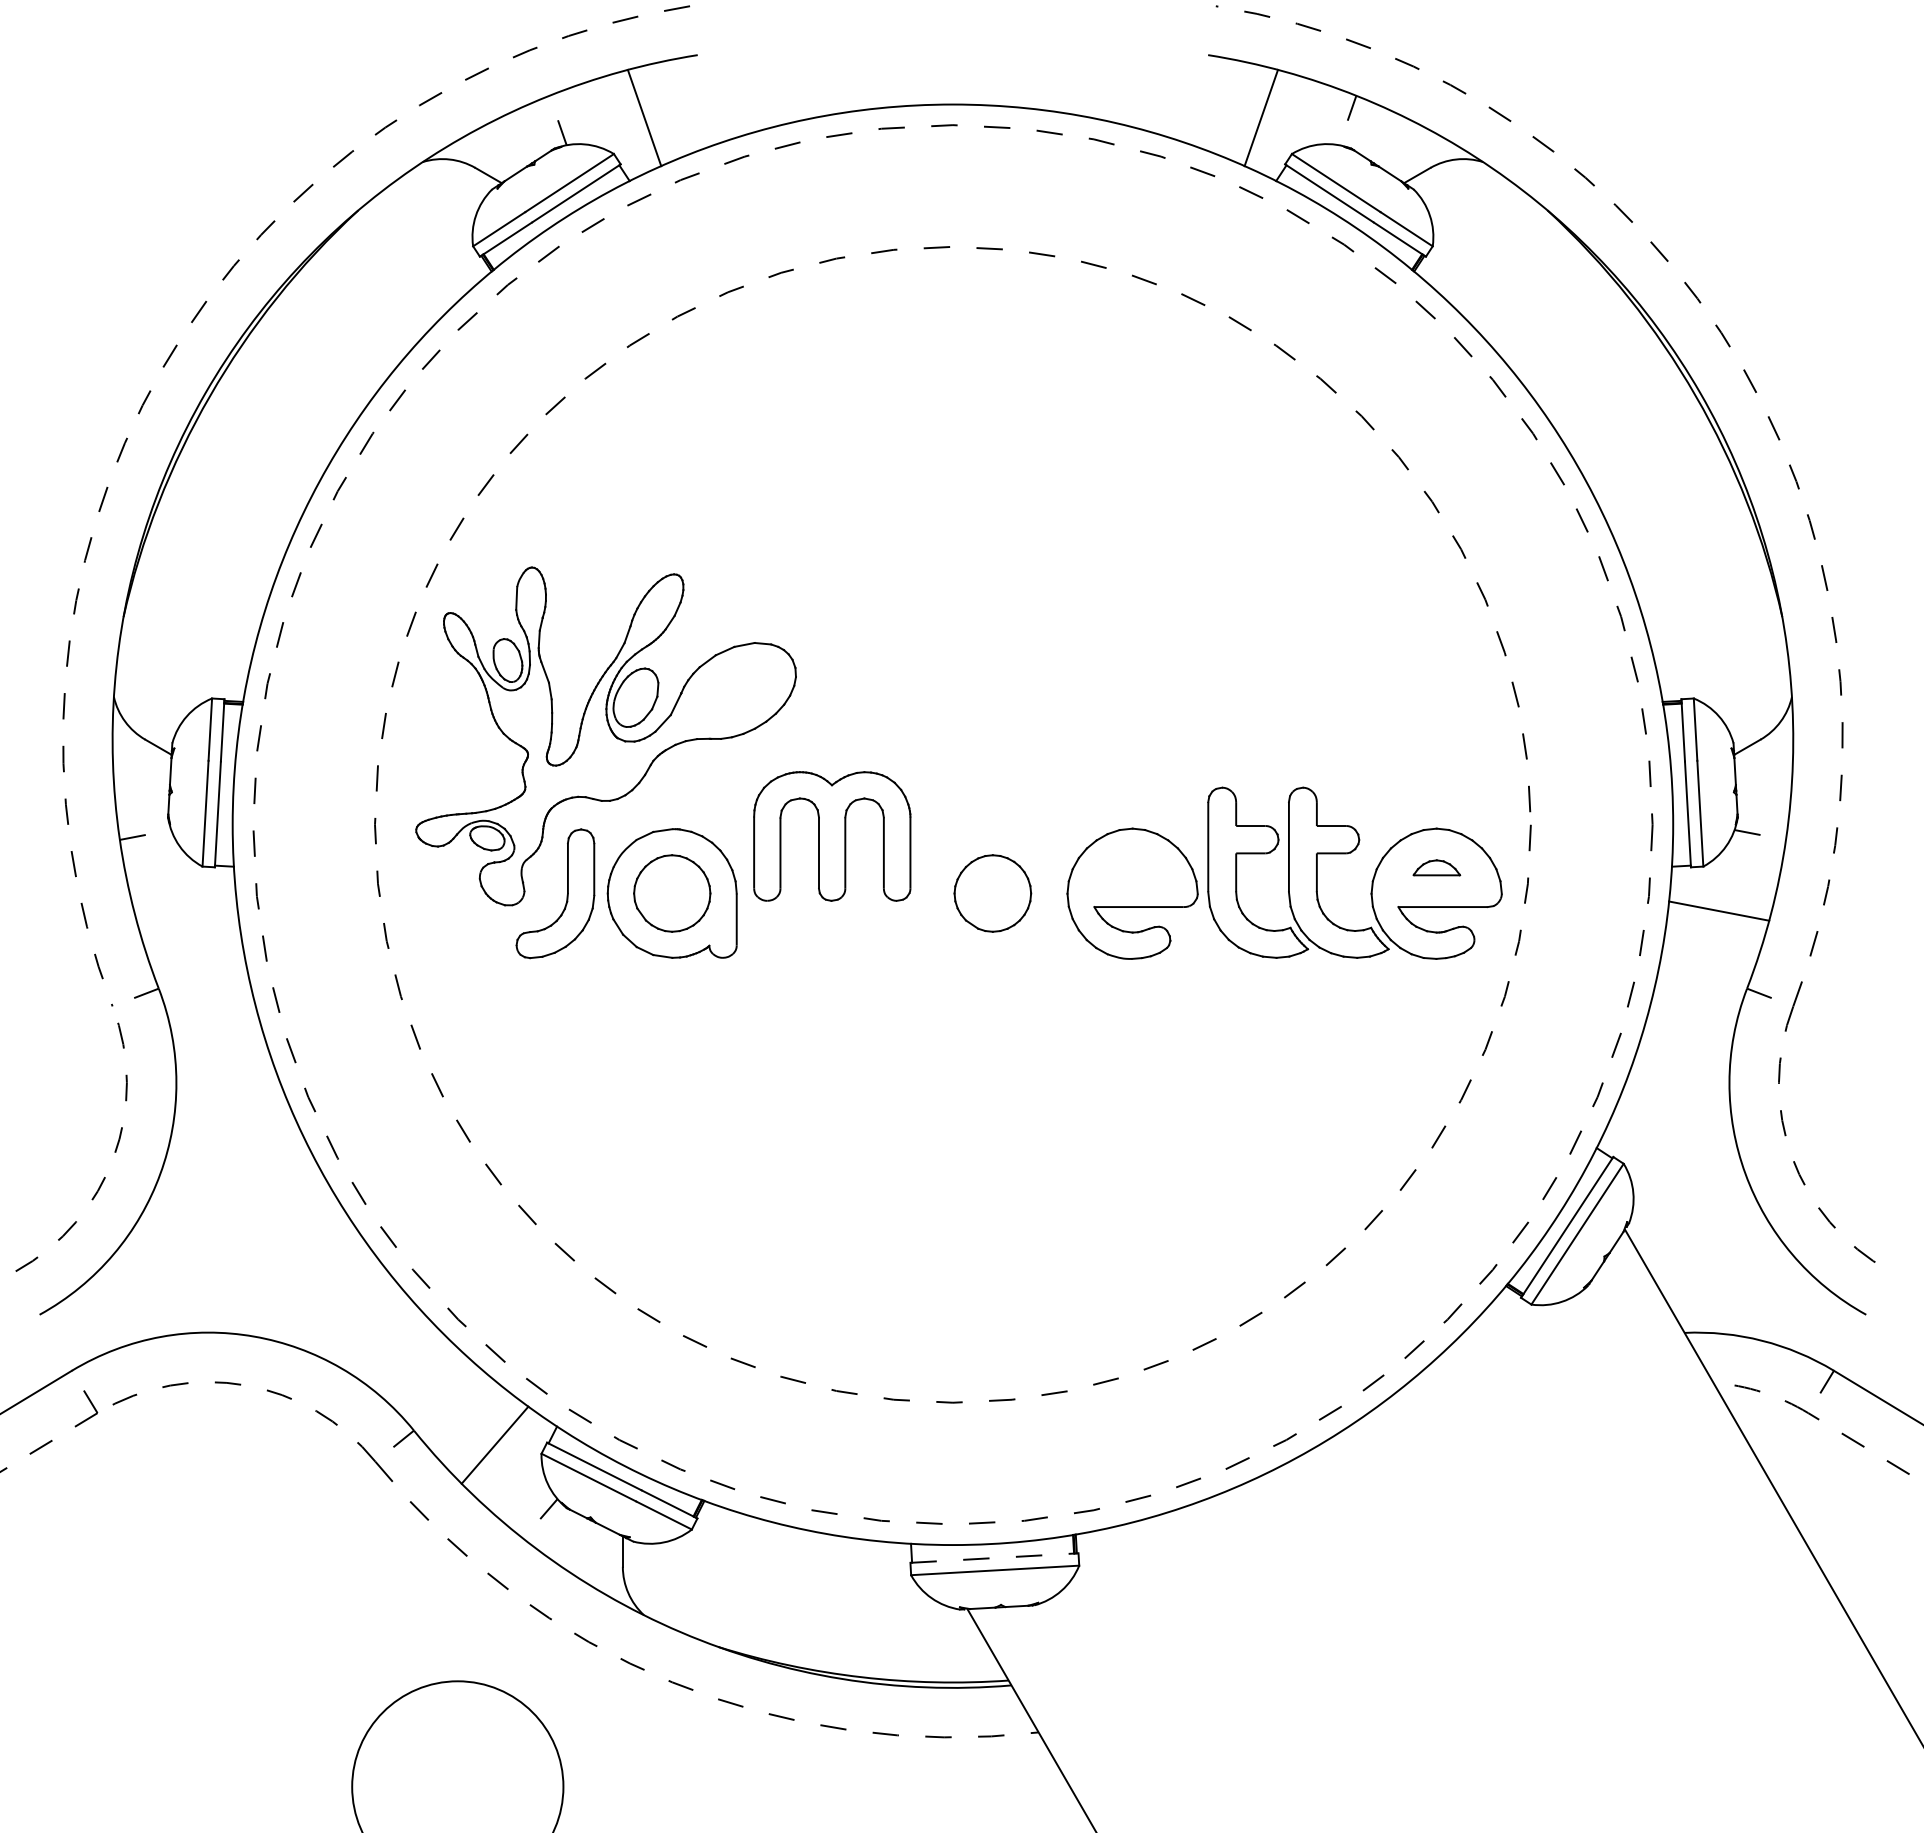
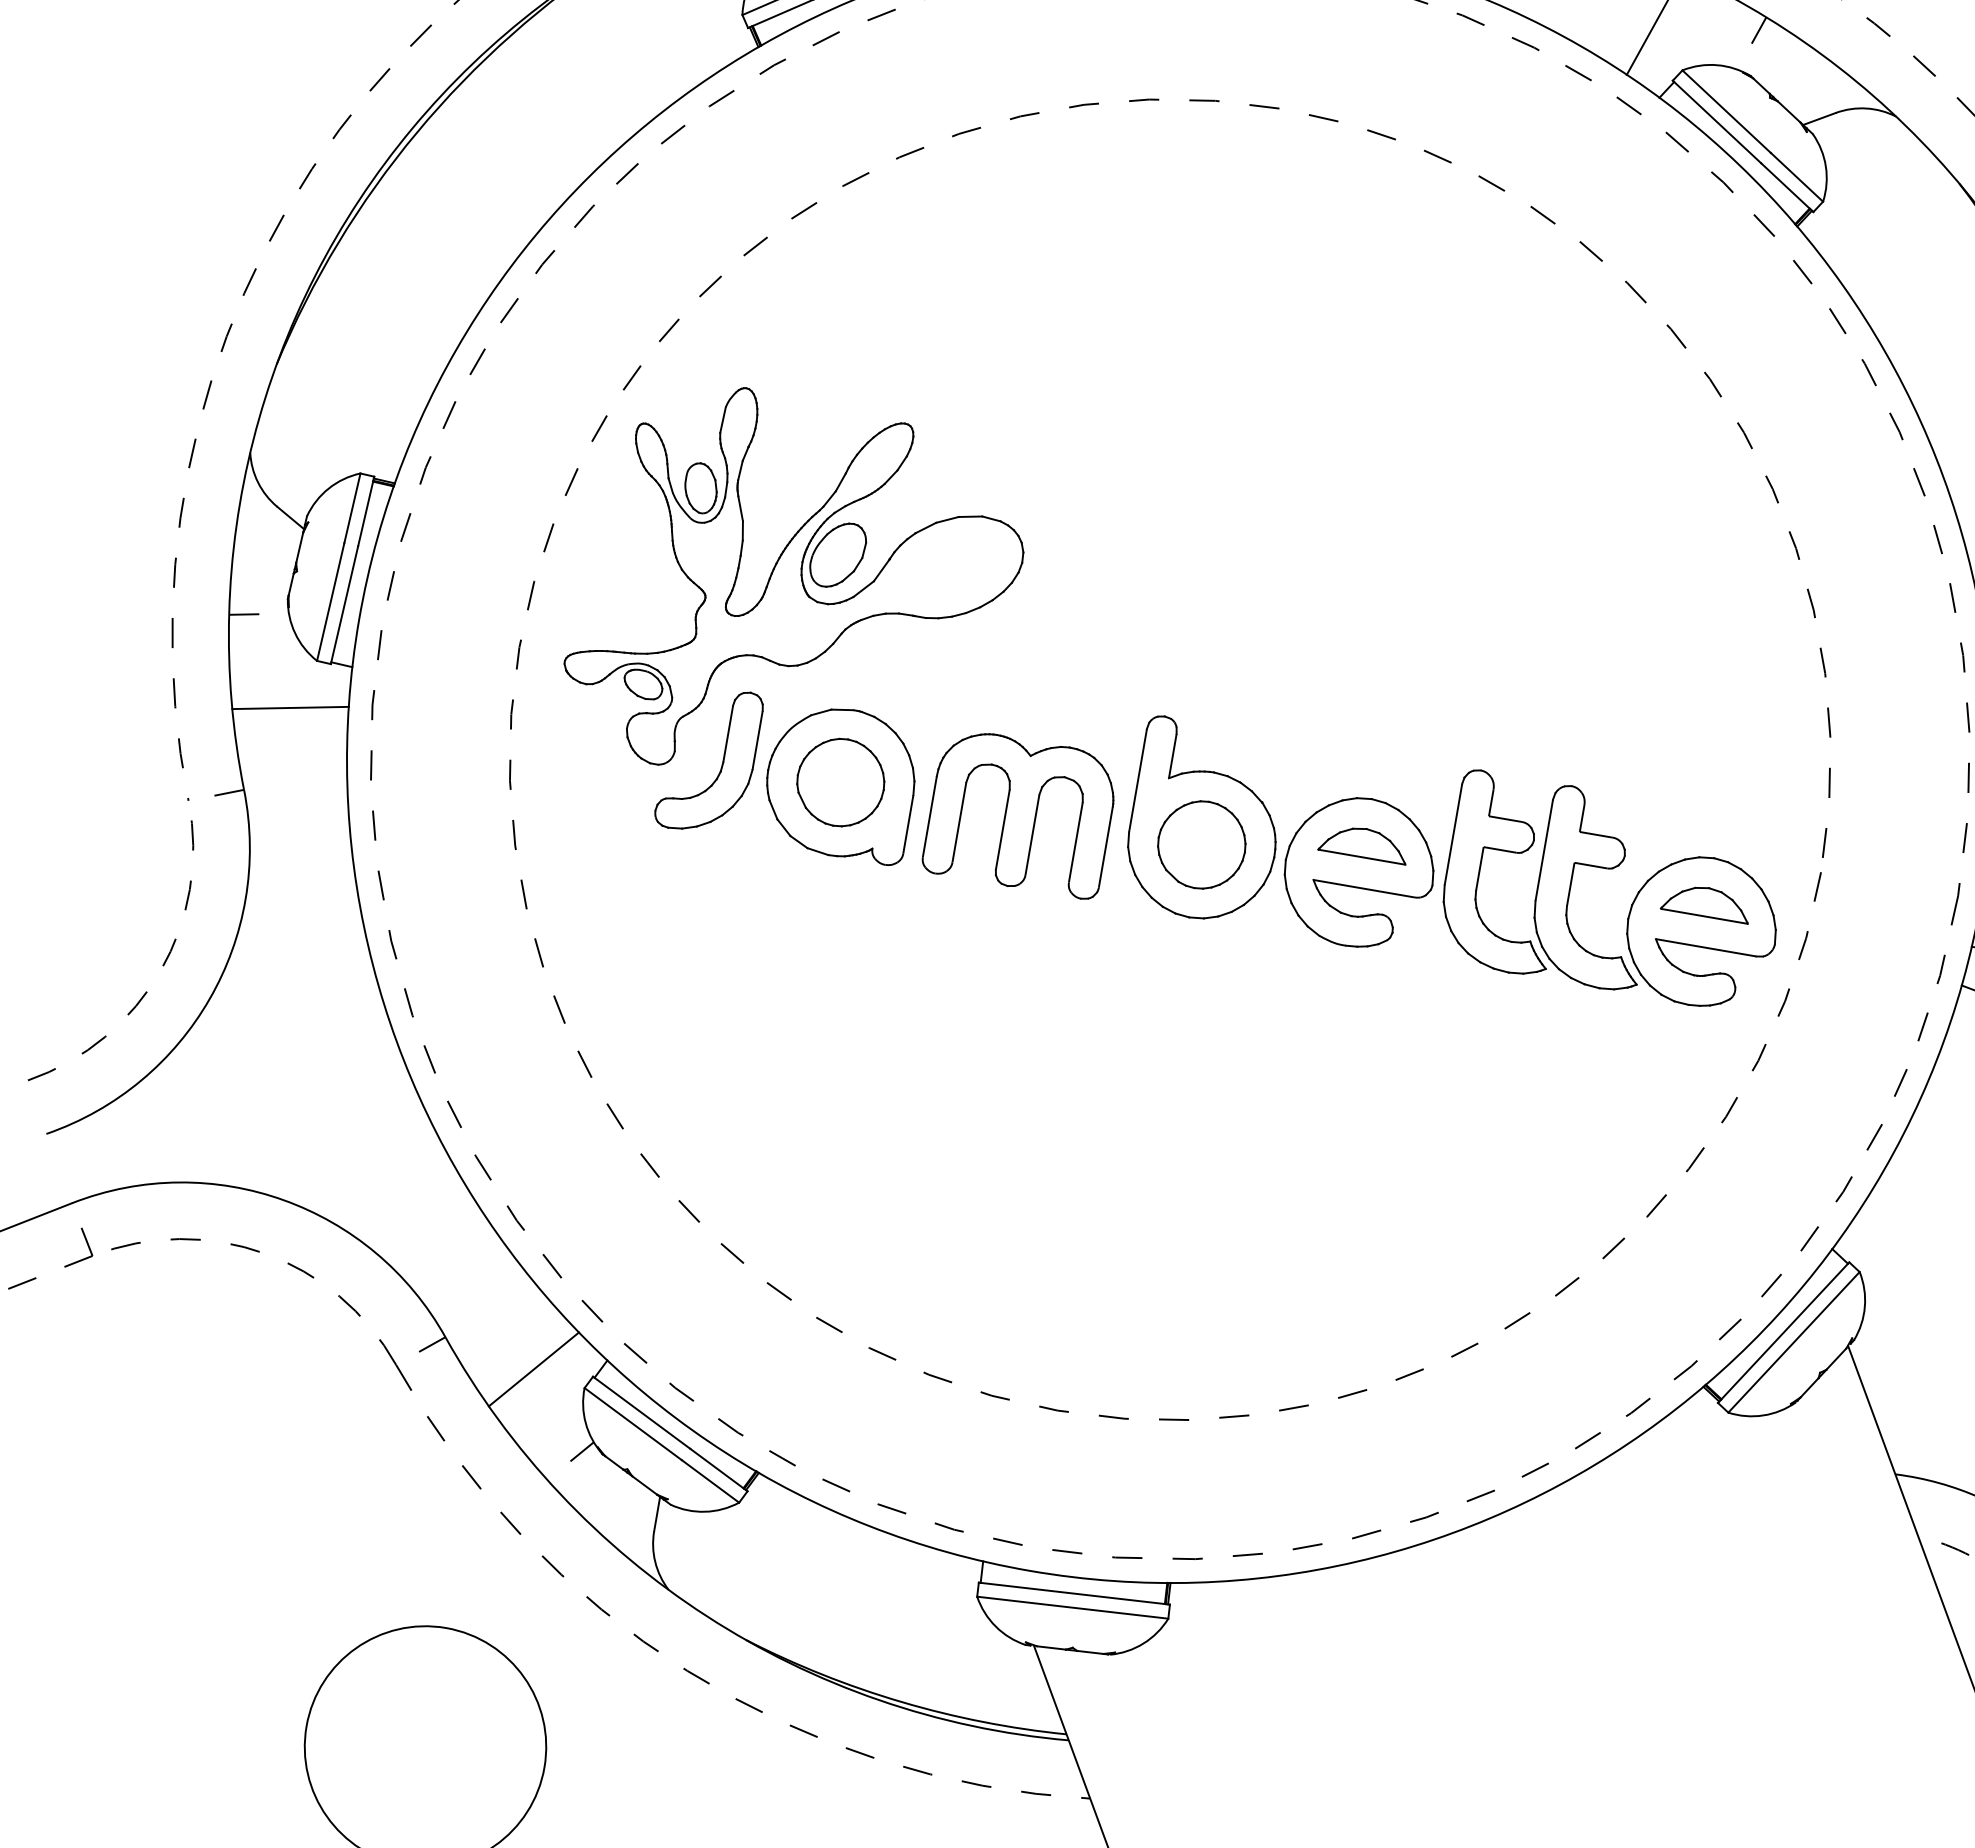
part: (832, 836) -> (1021, 813), moved
part: (1132, 867) -> (1364, 842), added
part: (1436, 867) -> (1706, 901), size x1.67
part: (992, 872) -> (1205, 821), added
line: (186, 910) -> (290, 707), added
line: (994, 1558) -> (1074, 1594), dashed -> solid

